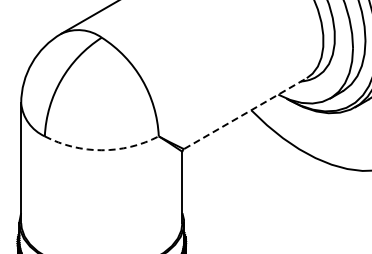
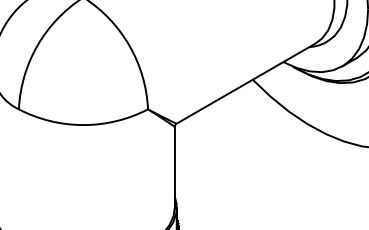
line: (245, 113) -> (246, 83), dashed -> solid
arc: (101, 150) -> (83, 125), dashed -> solid

